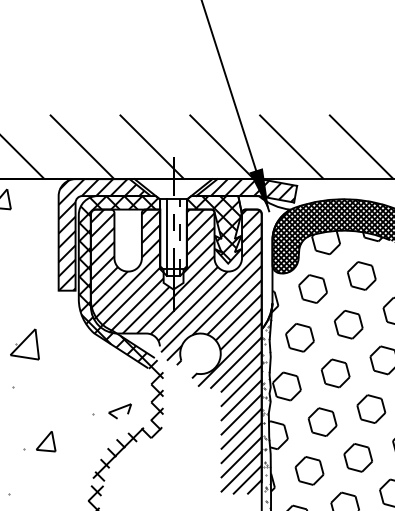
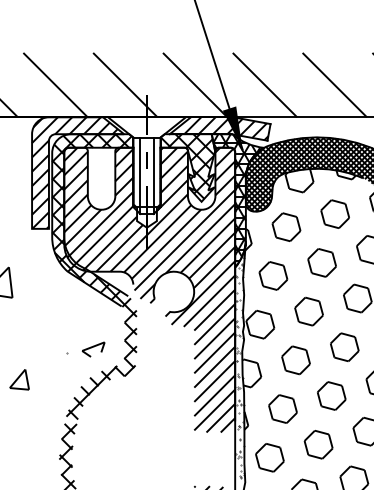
line: (180, 237) -> (153, 175), dashed -> solid
hatch: (263, 262) -> (236, 200), added

